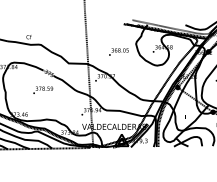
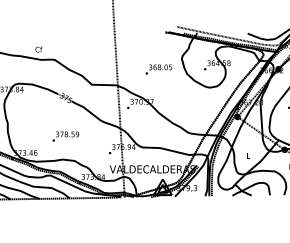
text: (43, 89) -> (66, 135), moved

